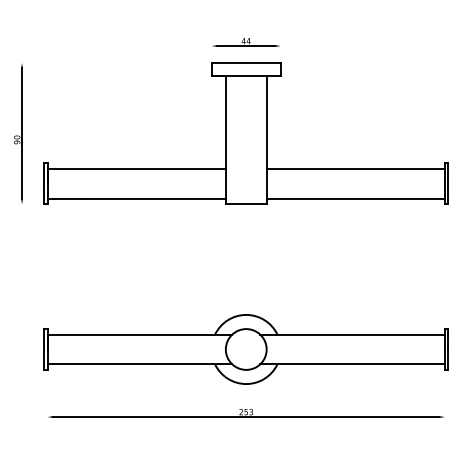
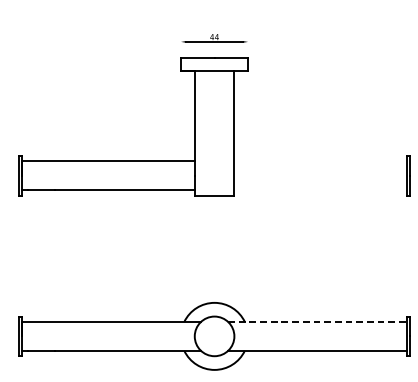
line: (355, 168) -> (320, 160), removed
line: (355, 198) -> (320, 189), removed
line: (353, 334) -> (318, 321), solid -> dashed

